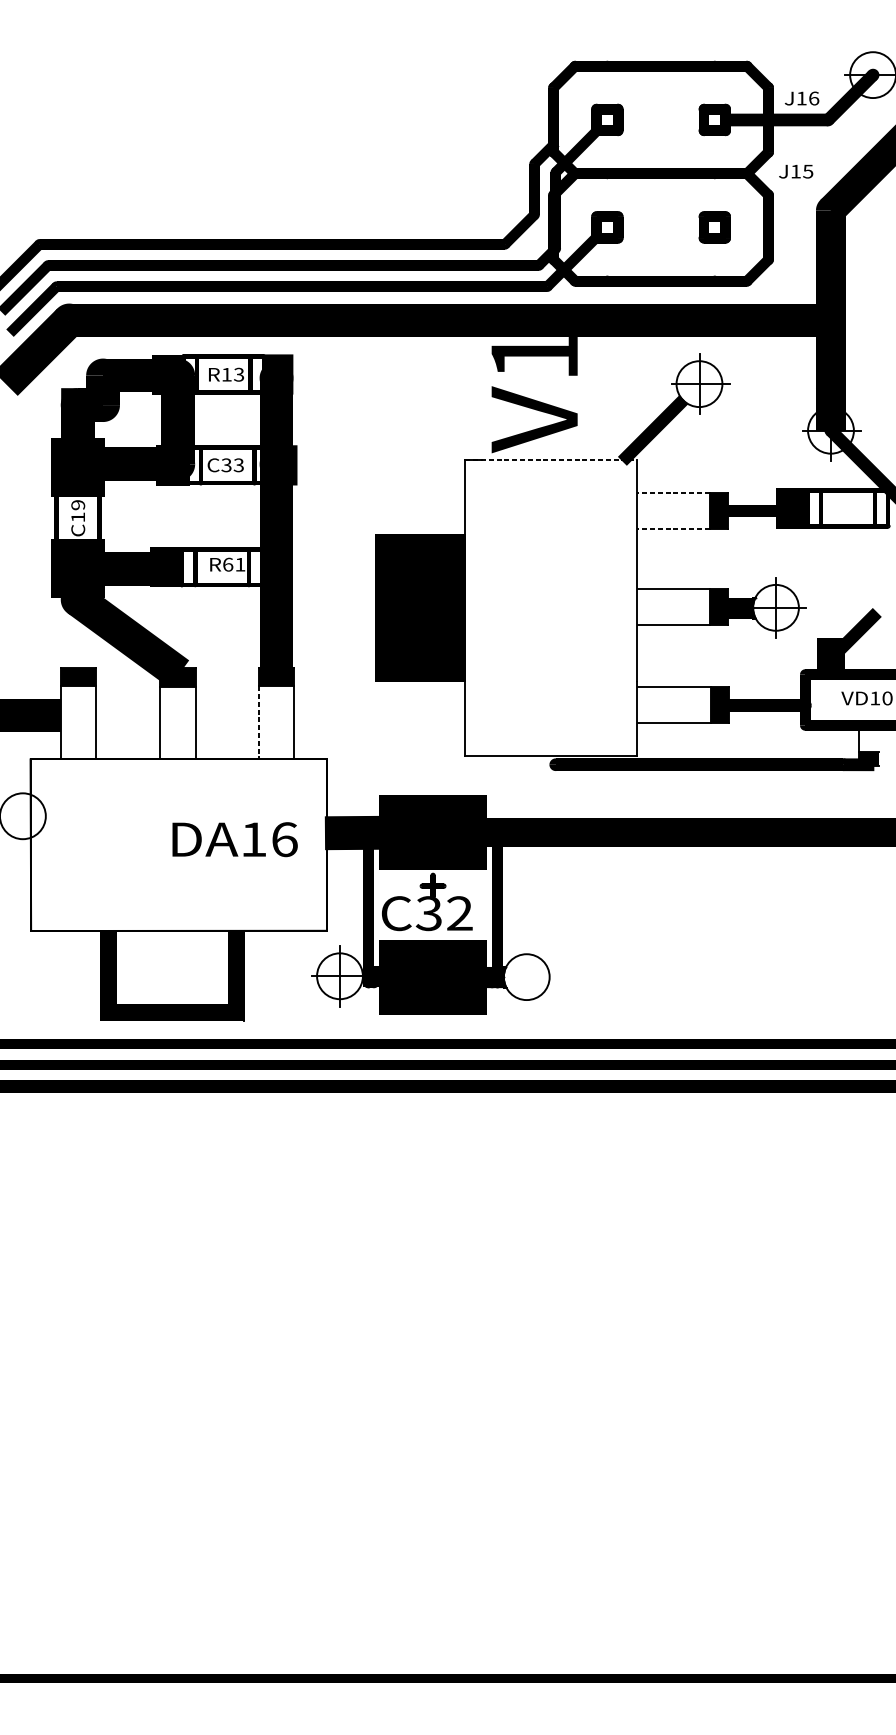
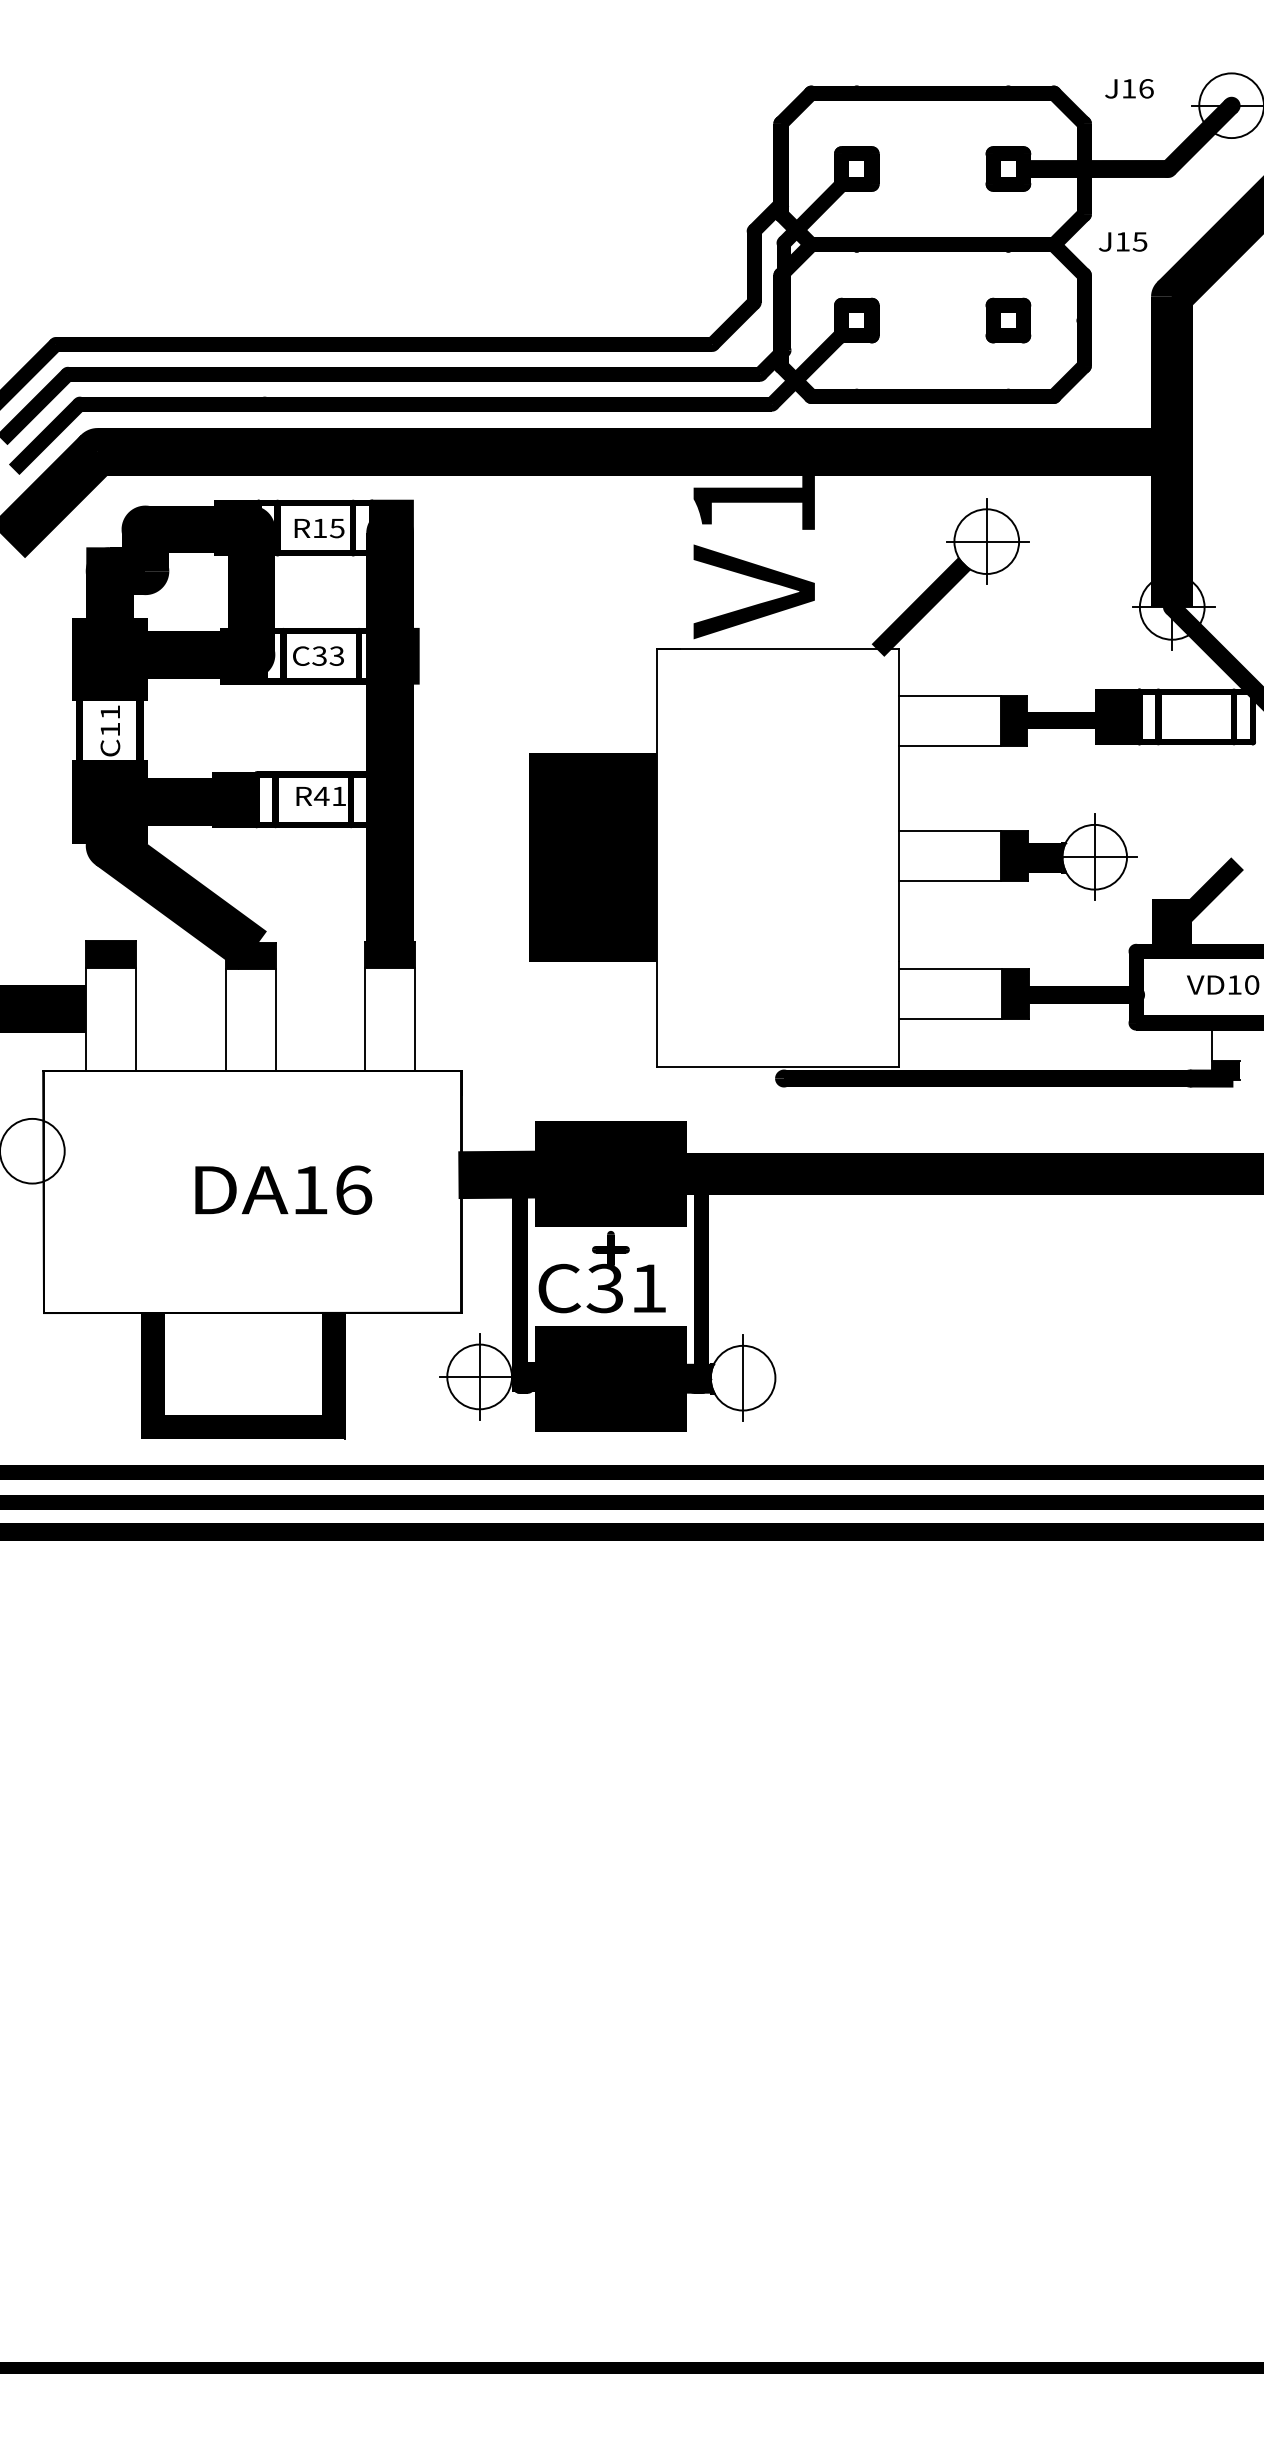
text: (802, 98) -> (1129, 88), moved
text: (239, 374) -> (337, 527), R13 -> R15
line: (551, 459) -> (778, 648), dashed -> solid
line: (673, 493) -> (949, 695), dashed -> solid
text: (78, 505) -> (110, 712), C19 -> C11
line: (673, 528) -> (950, 745), dashed -> solid
text: (227, 564) -> (321, 796), R61 -> R41
line: (258, 722) -> (364, 1019), dashed -> solid
text: (234, 839) -> (283, 1189), moved
text: (459, 912) -> (648, 1287), 32 -> 31
line: (527, 976) -> (743, 1377), added

